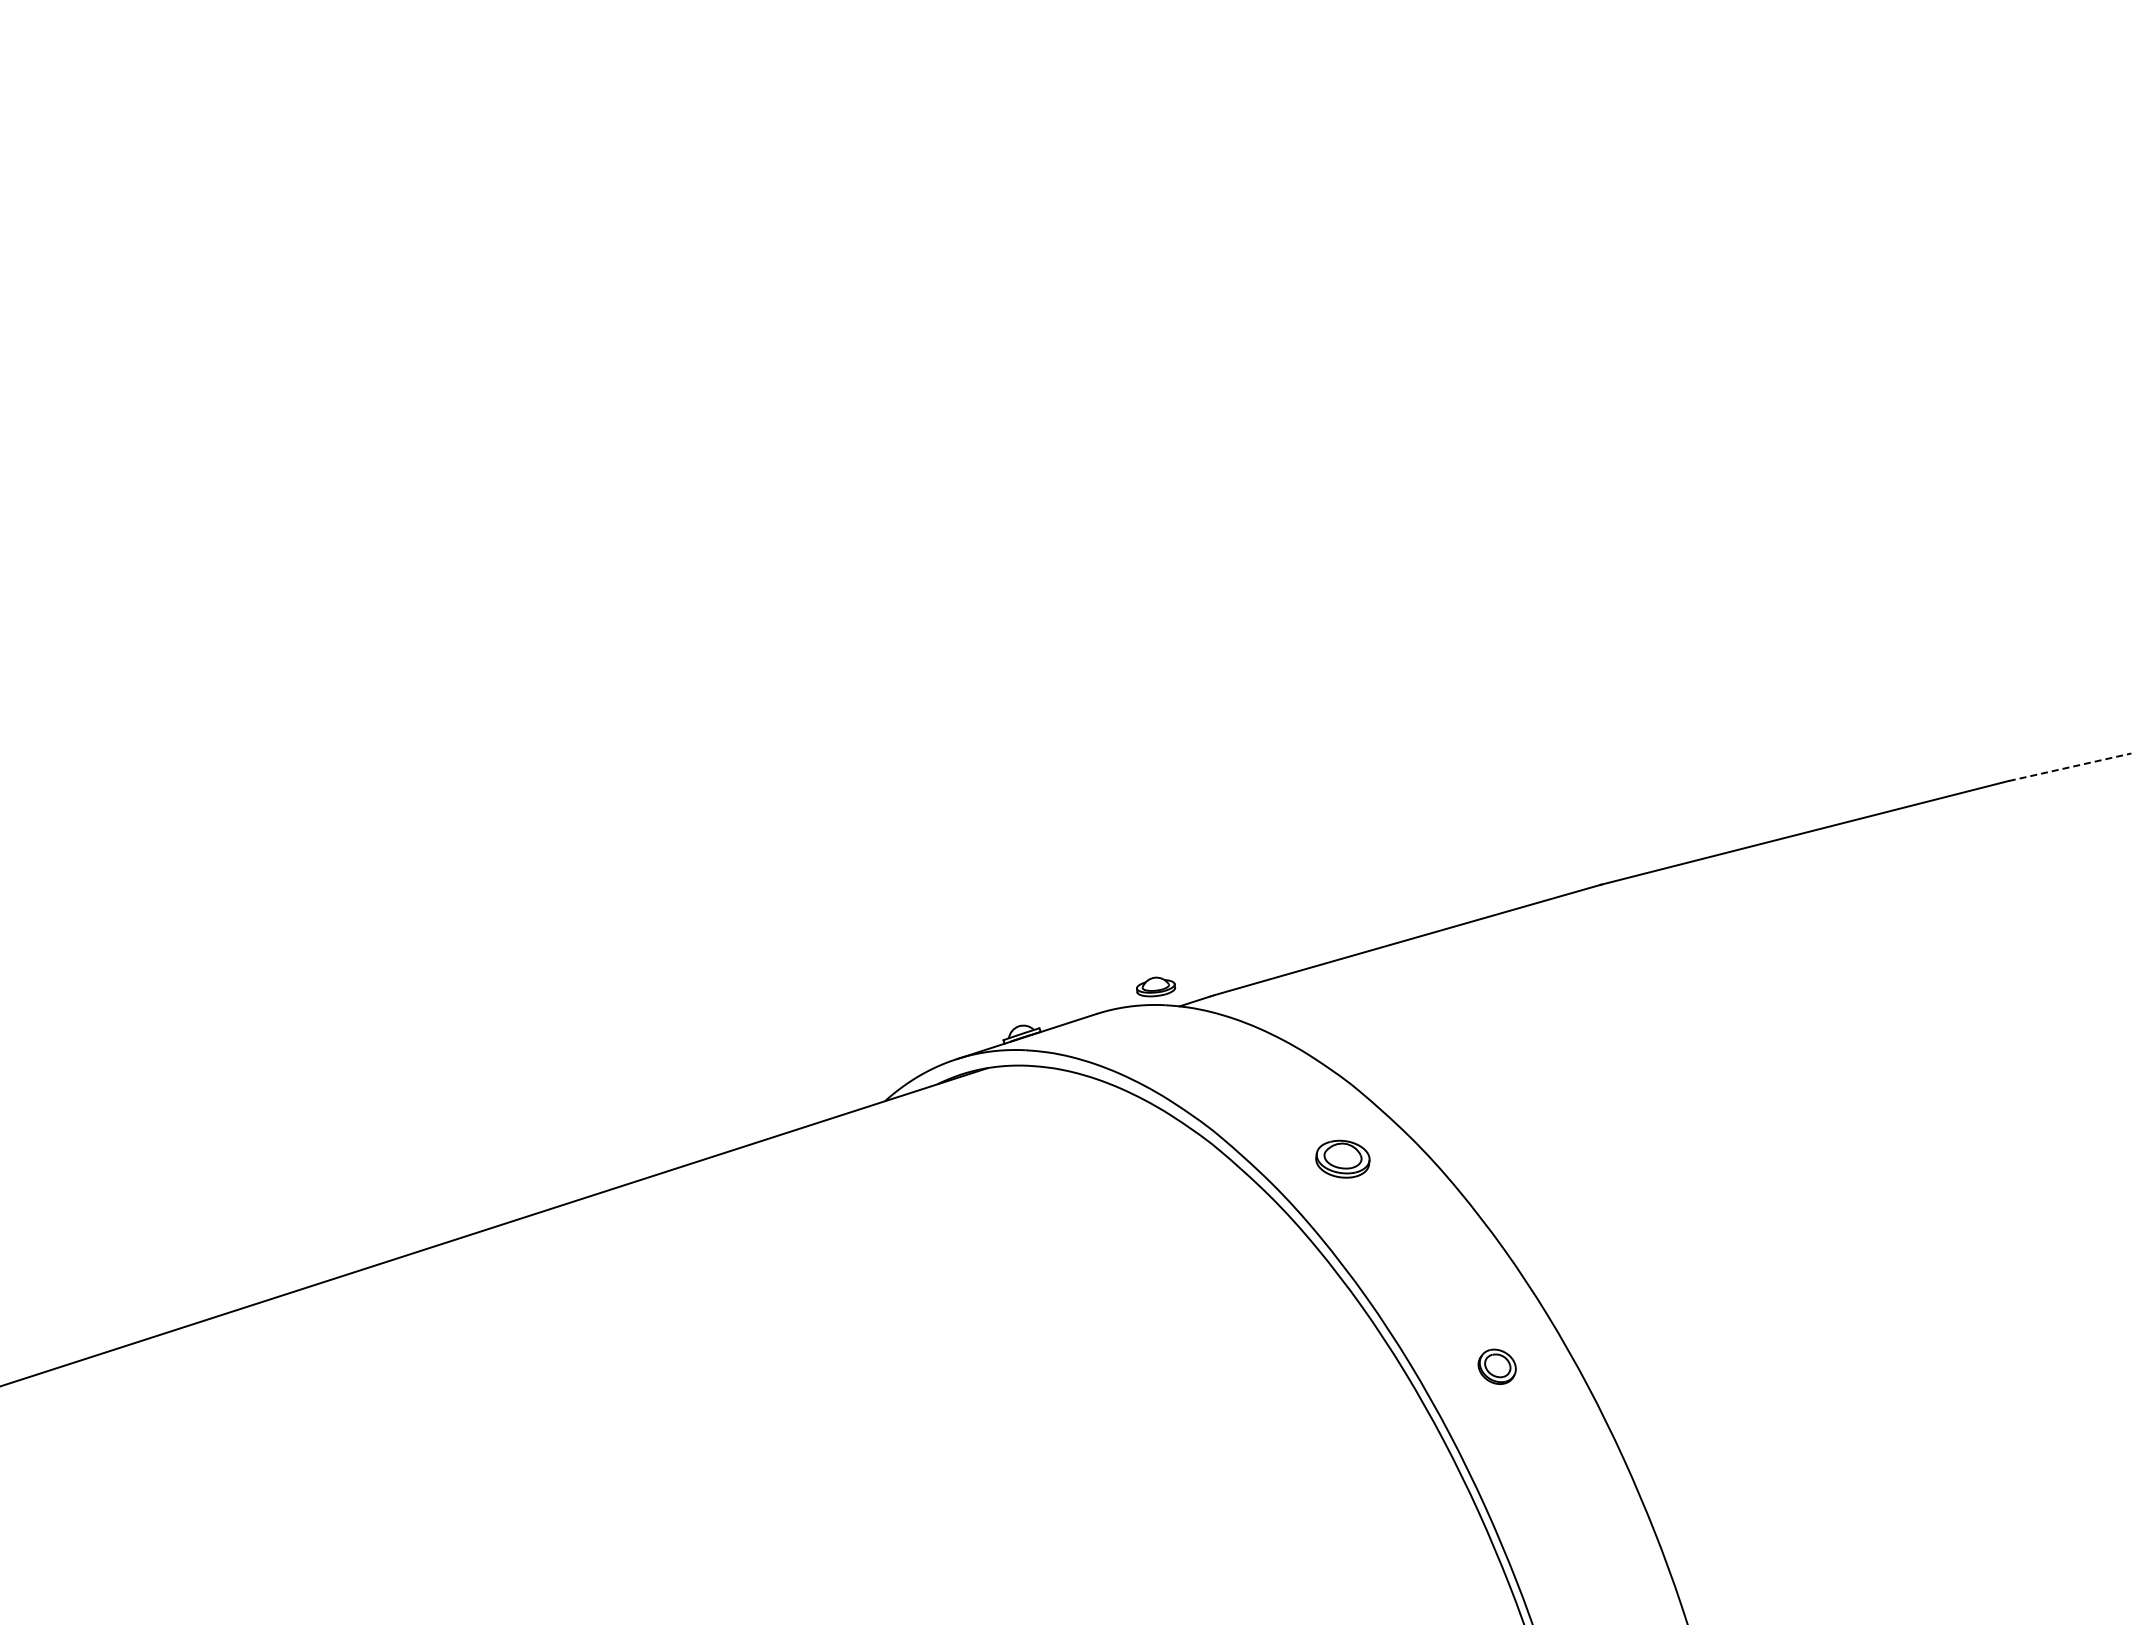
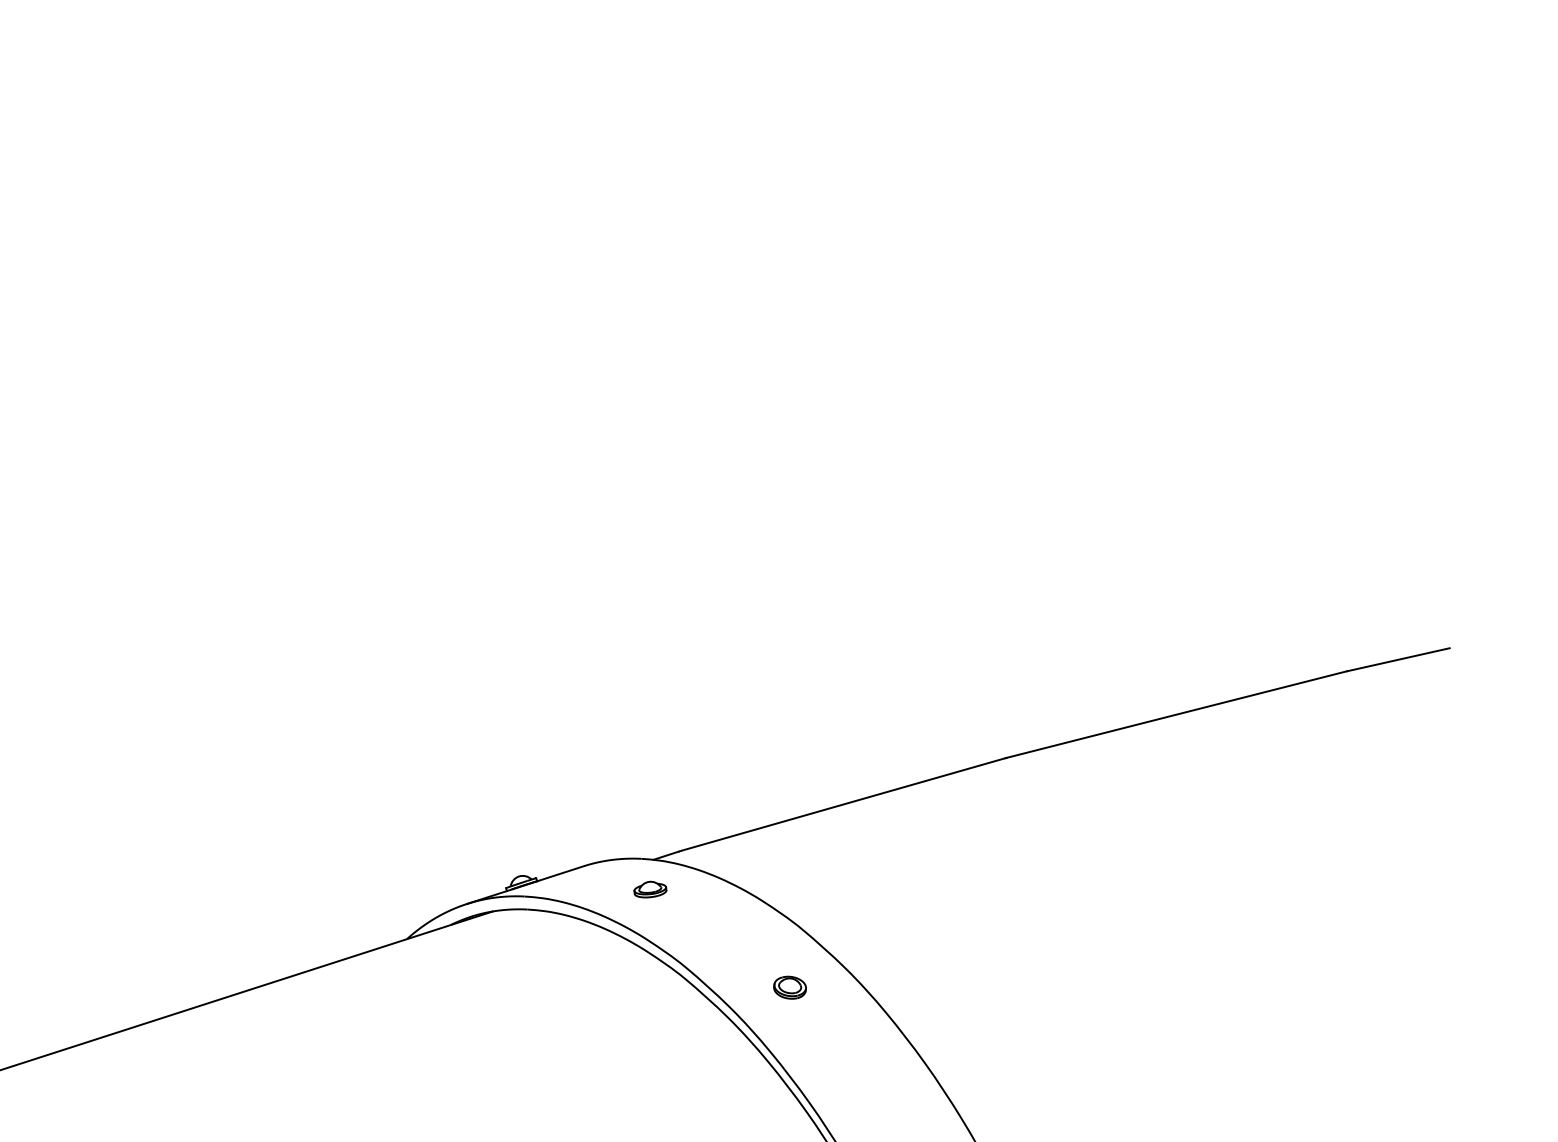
line: (2070, 767) -> (1398, 659), dashed -> solid
part: (1156, 986) -> (650, 889), moved
part: (1342, 1159) -> (789, 987), size x0.71

